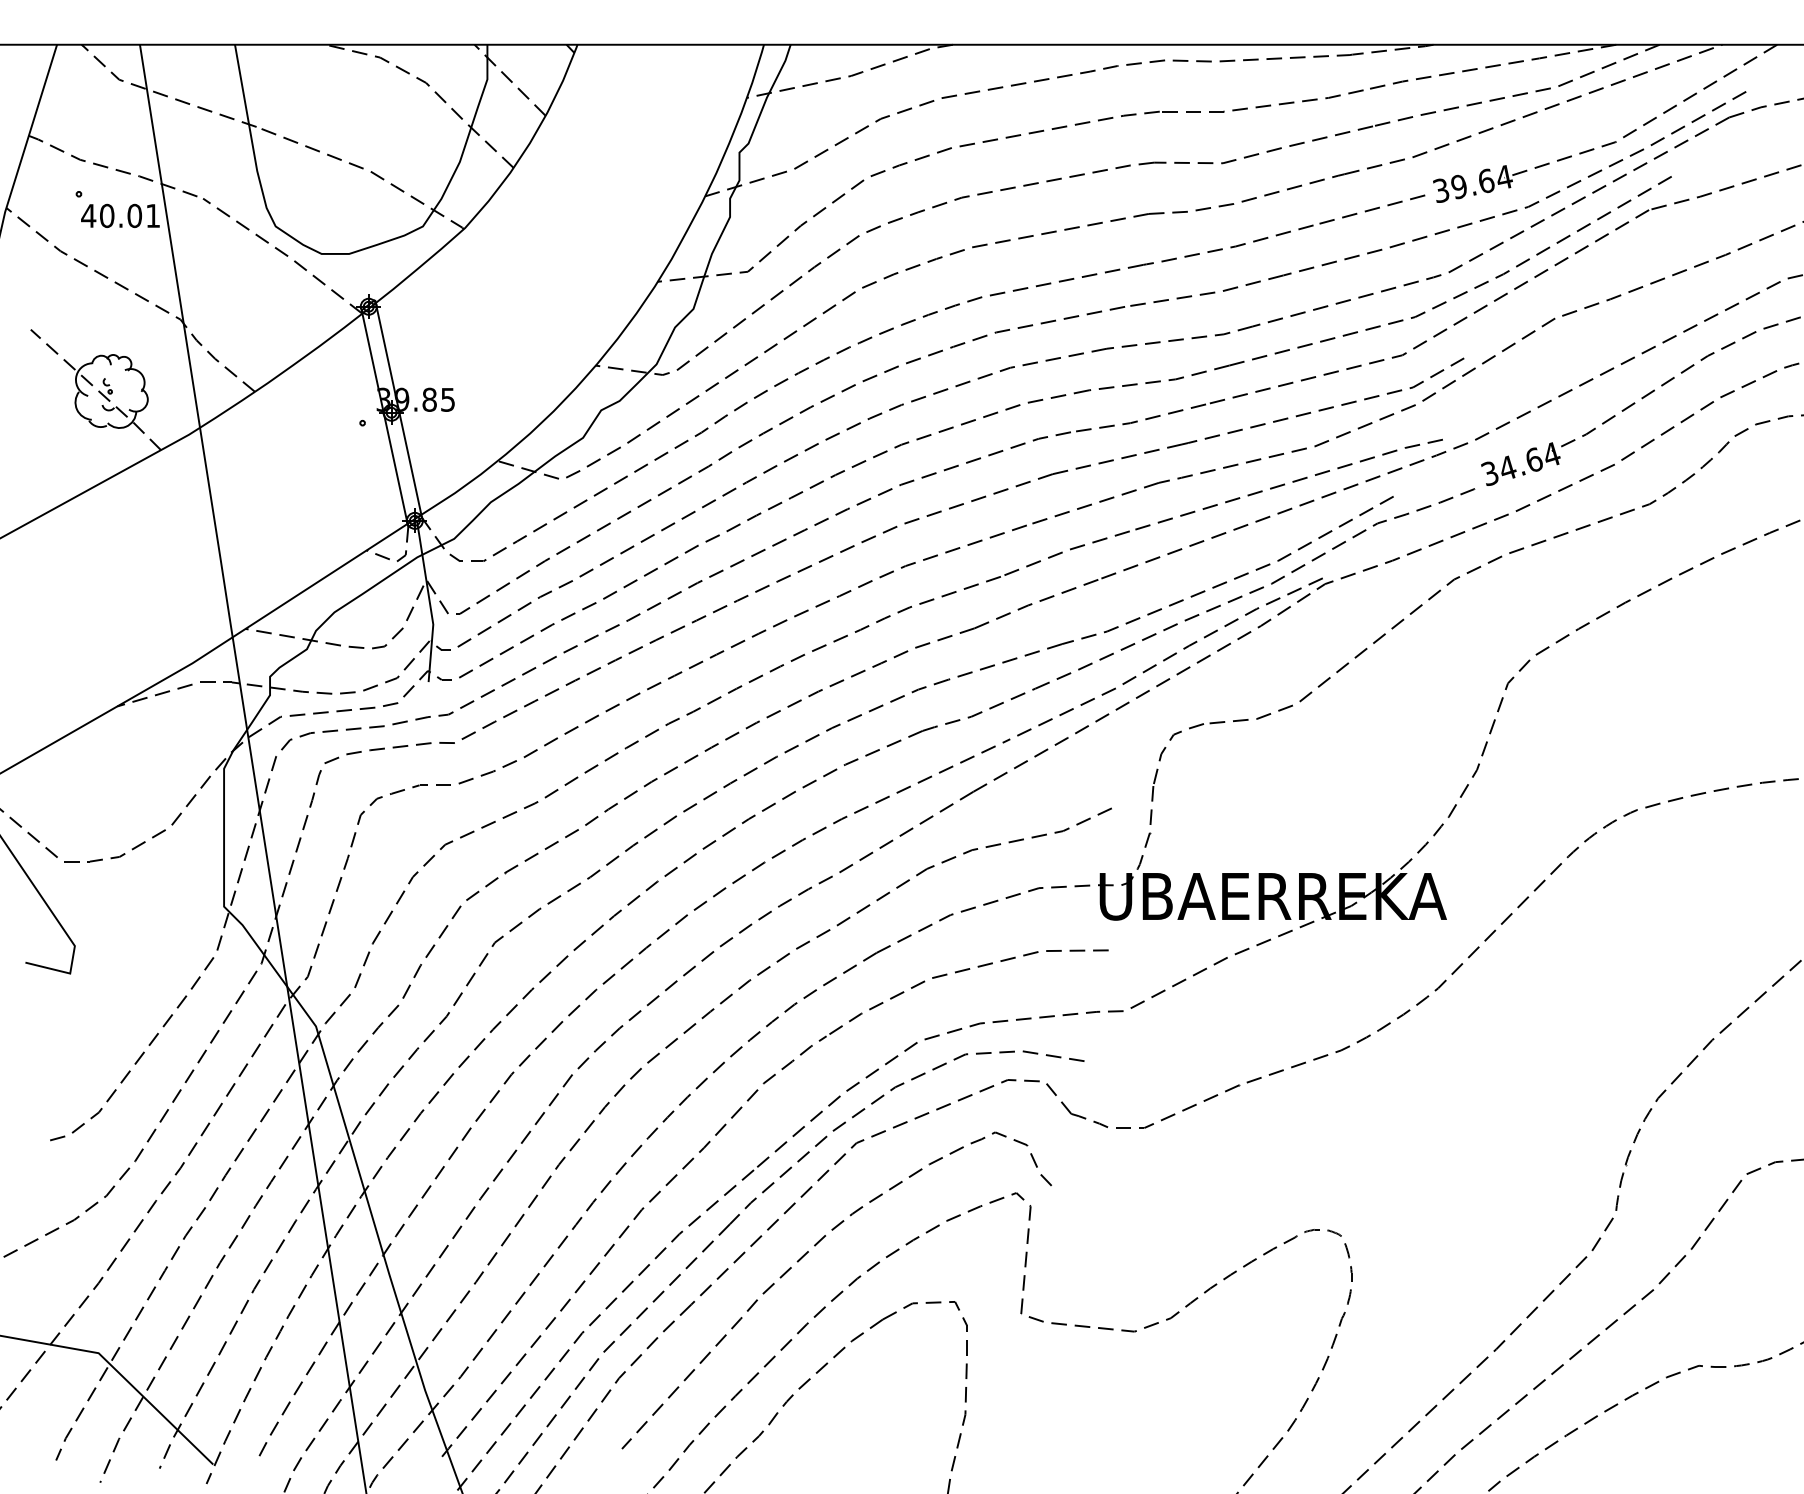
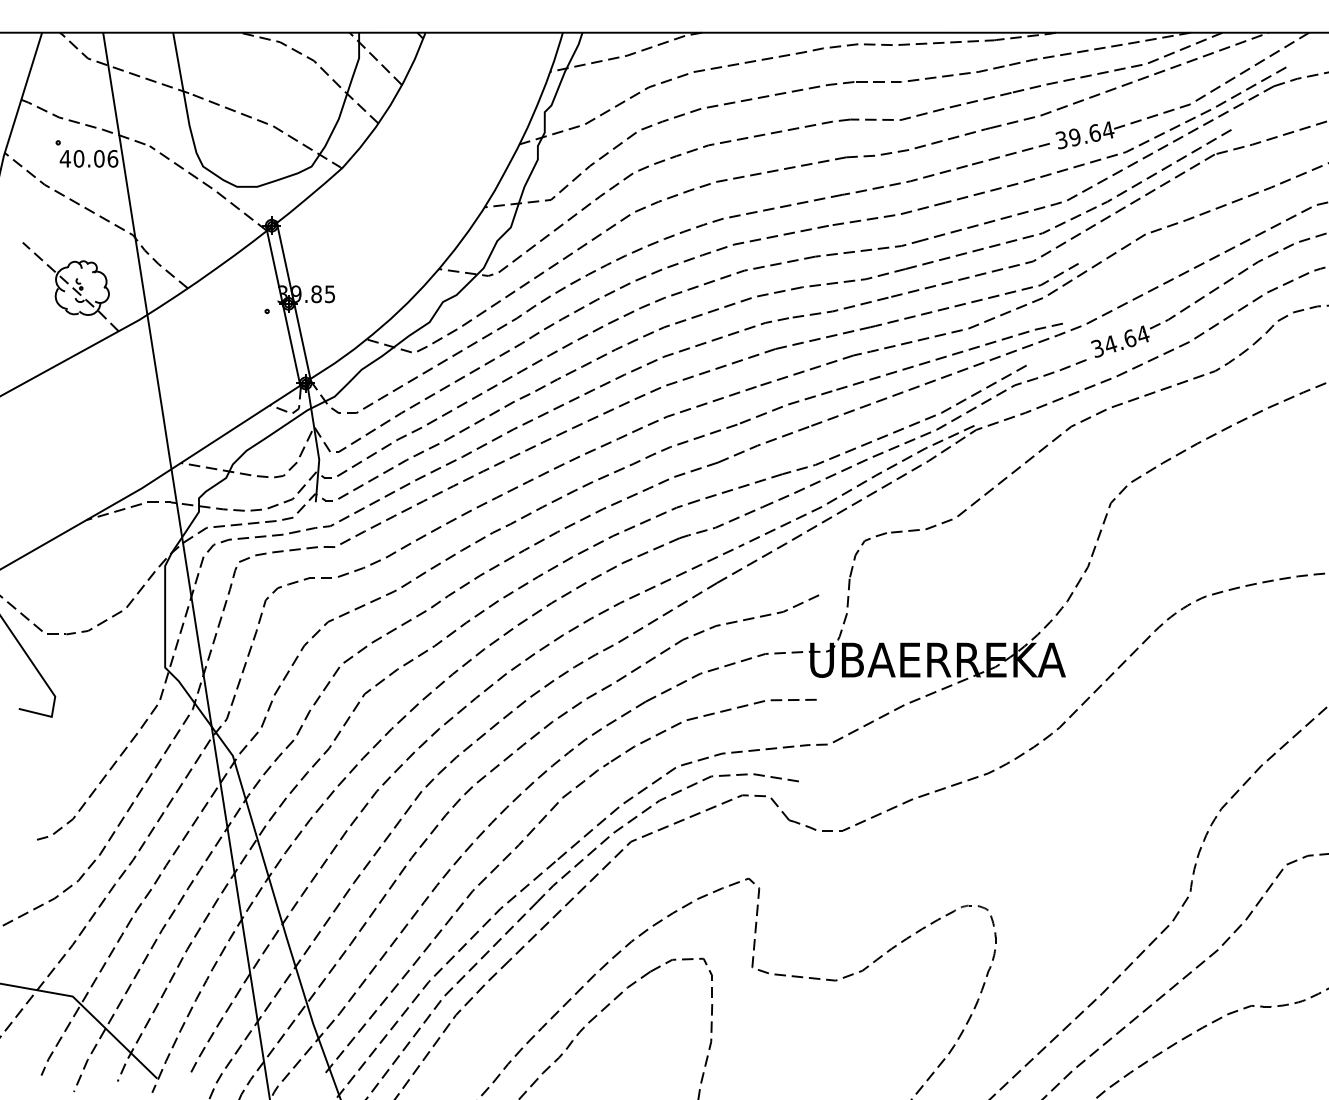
text: (153, 215) -> (113, 158), 40.01 -> 40.06
curve: (803, 1257) -> (591, 926), removed

